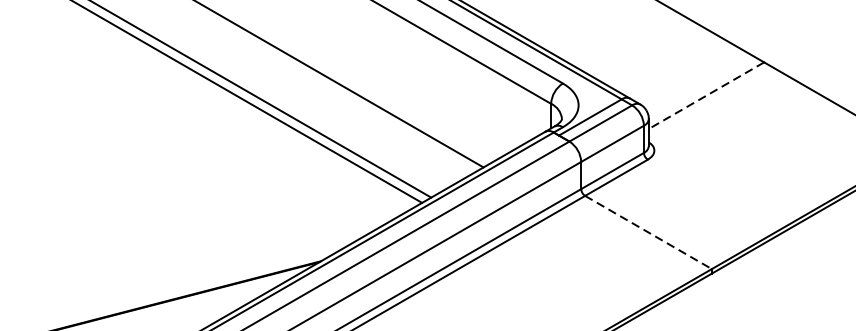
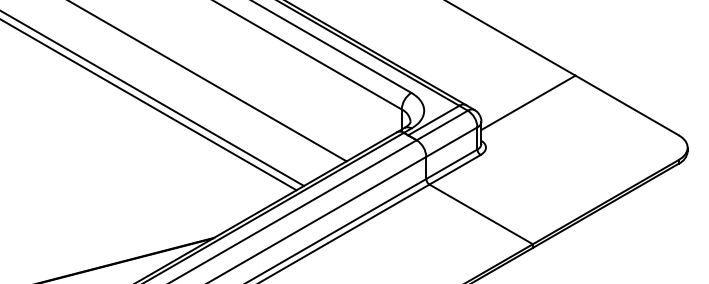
line: (706, 96) -> (528, 103), dashed -> solid
line: (648, 232) -> (481, 214), dashed -> solid

